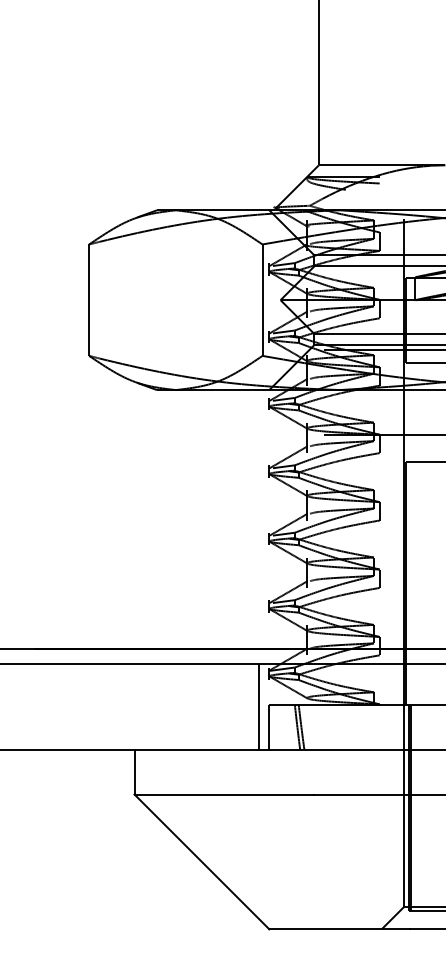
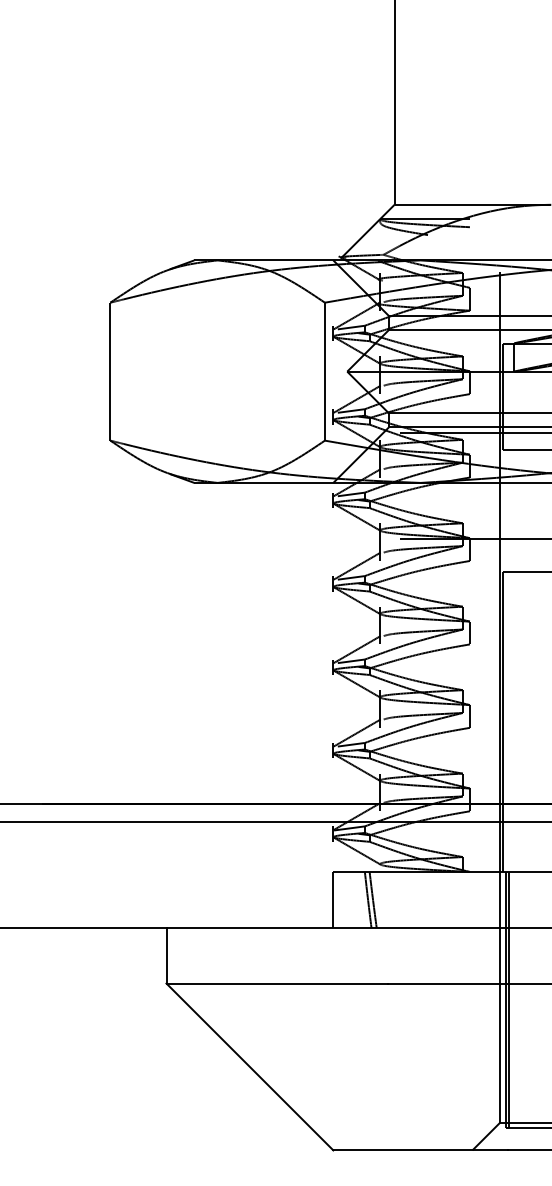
line: (258, 706) -> (320, 874), removed

